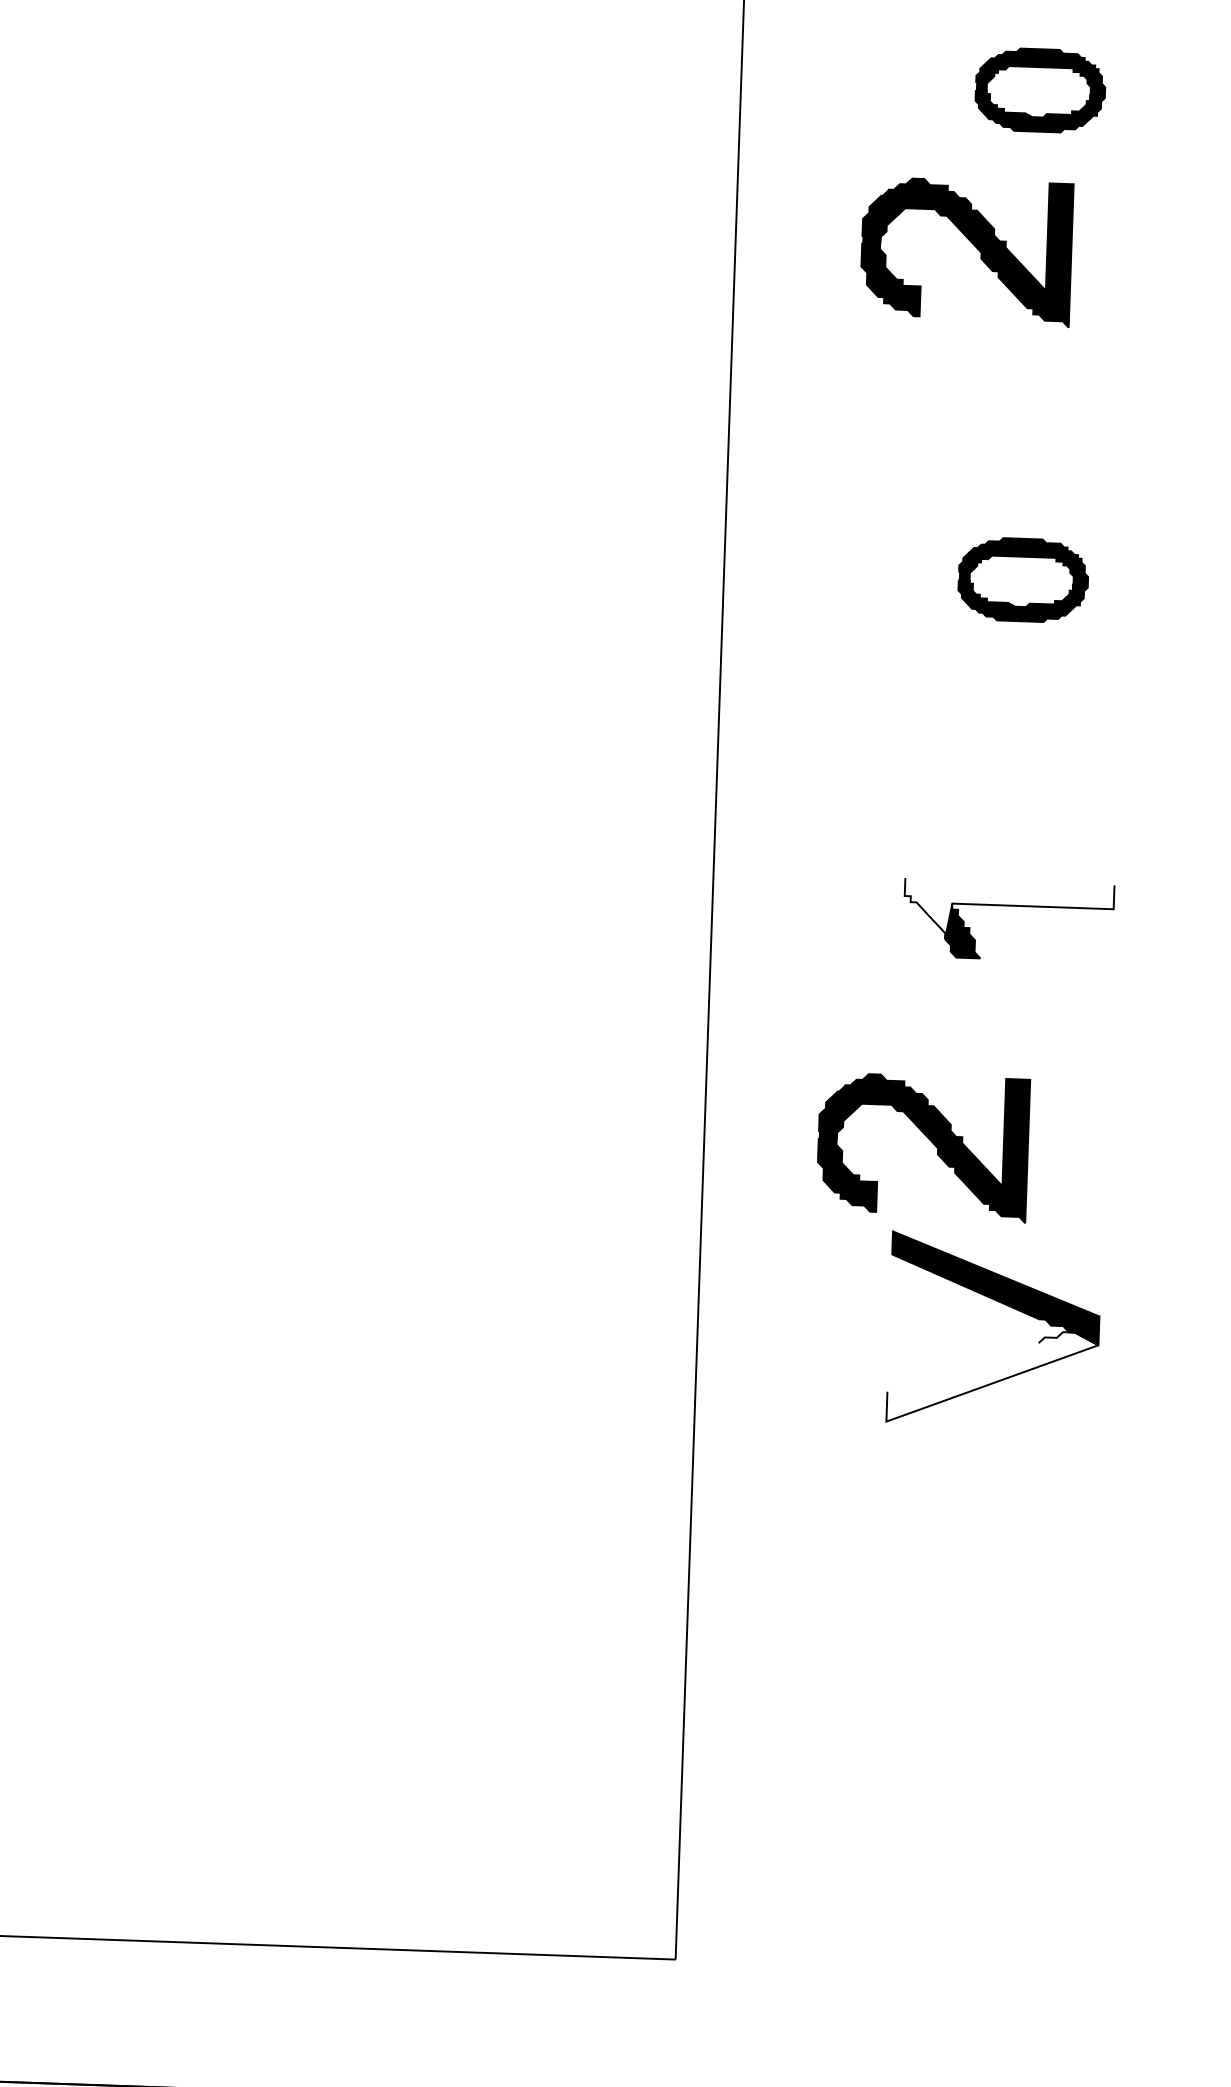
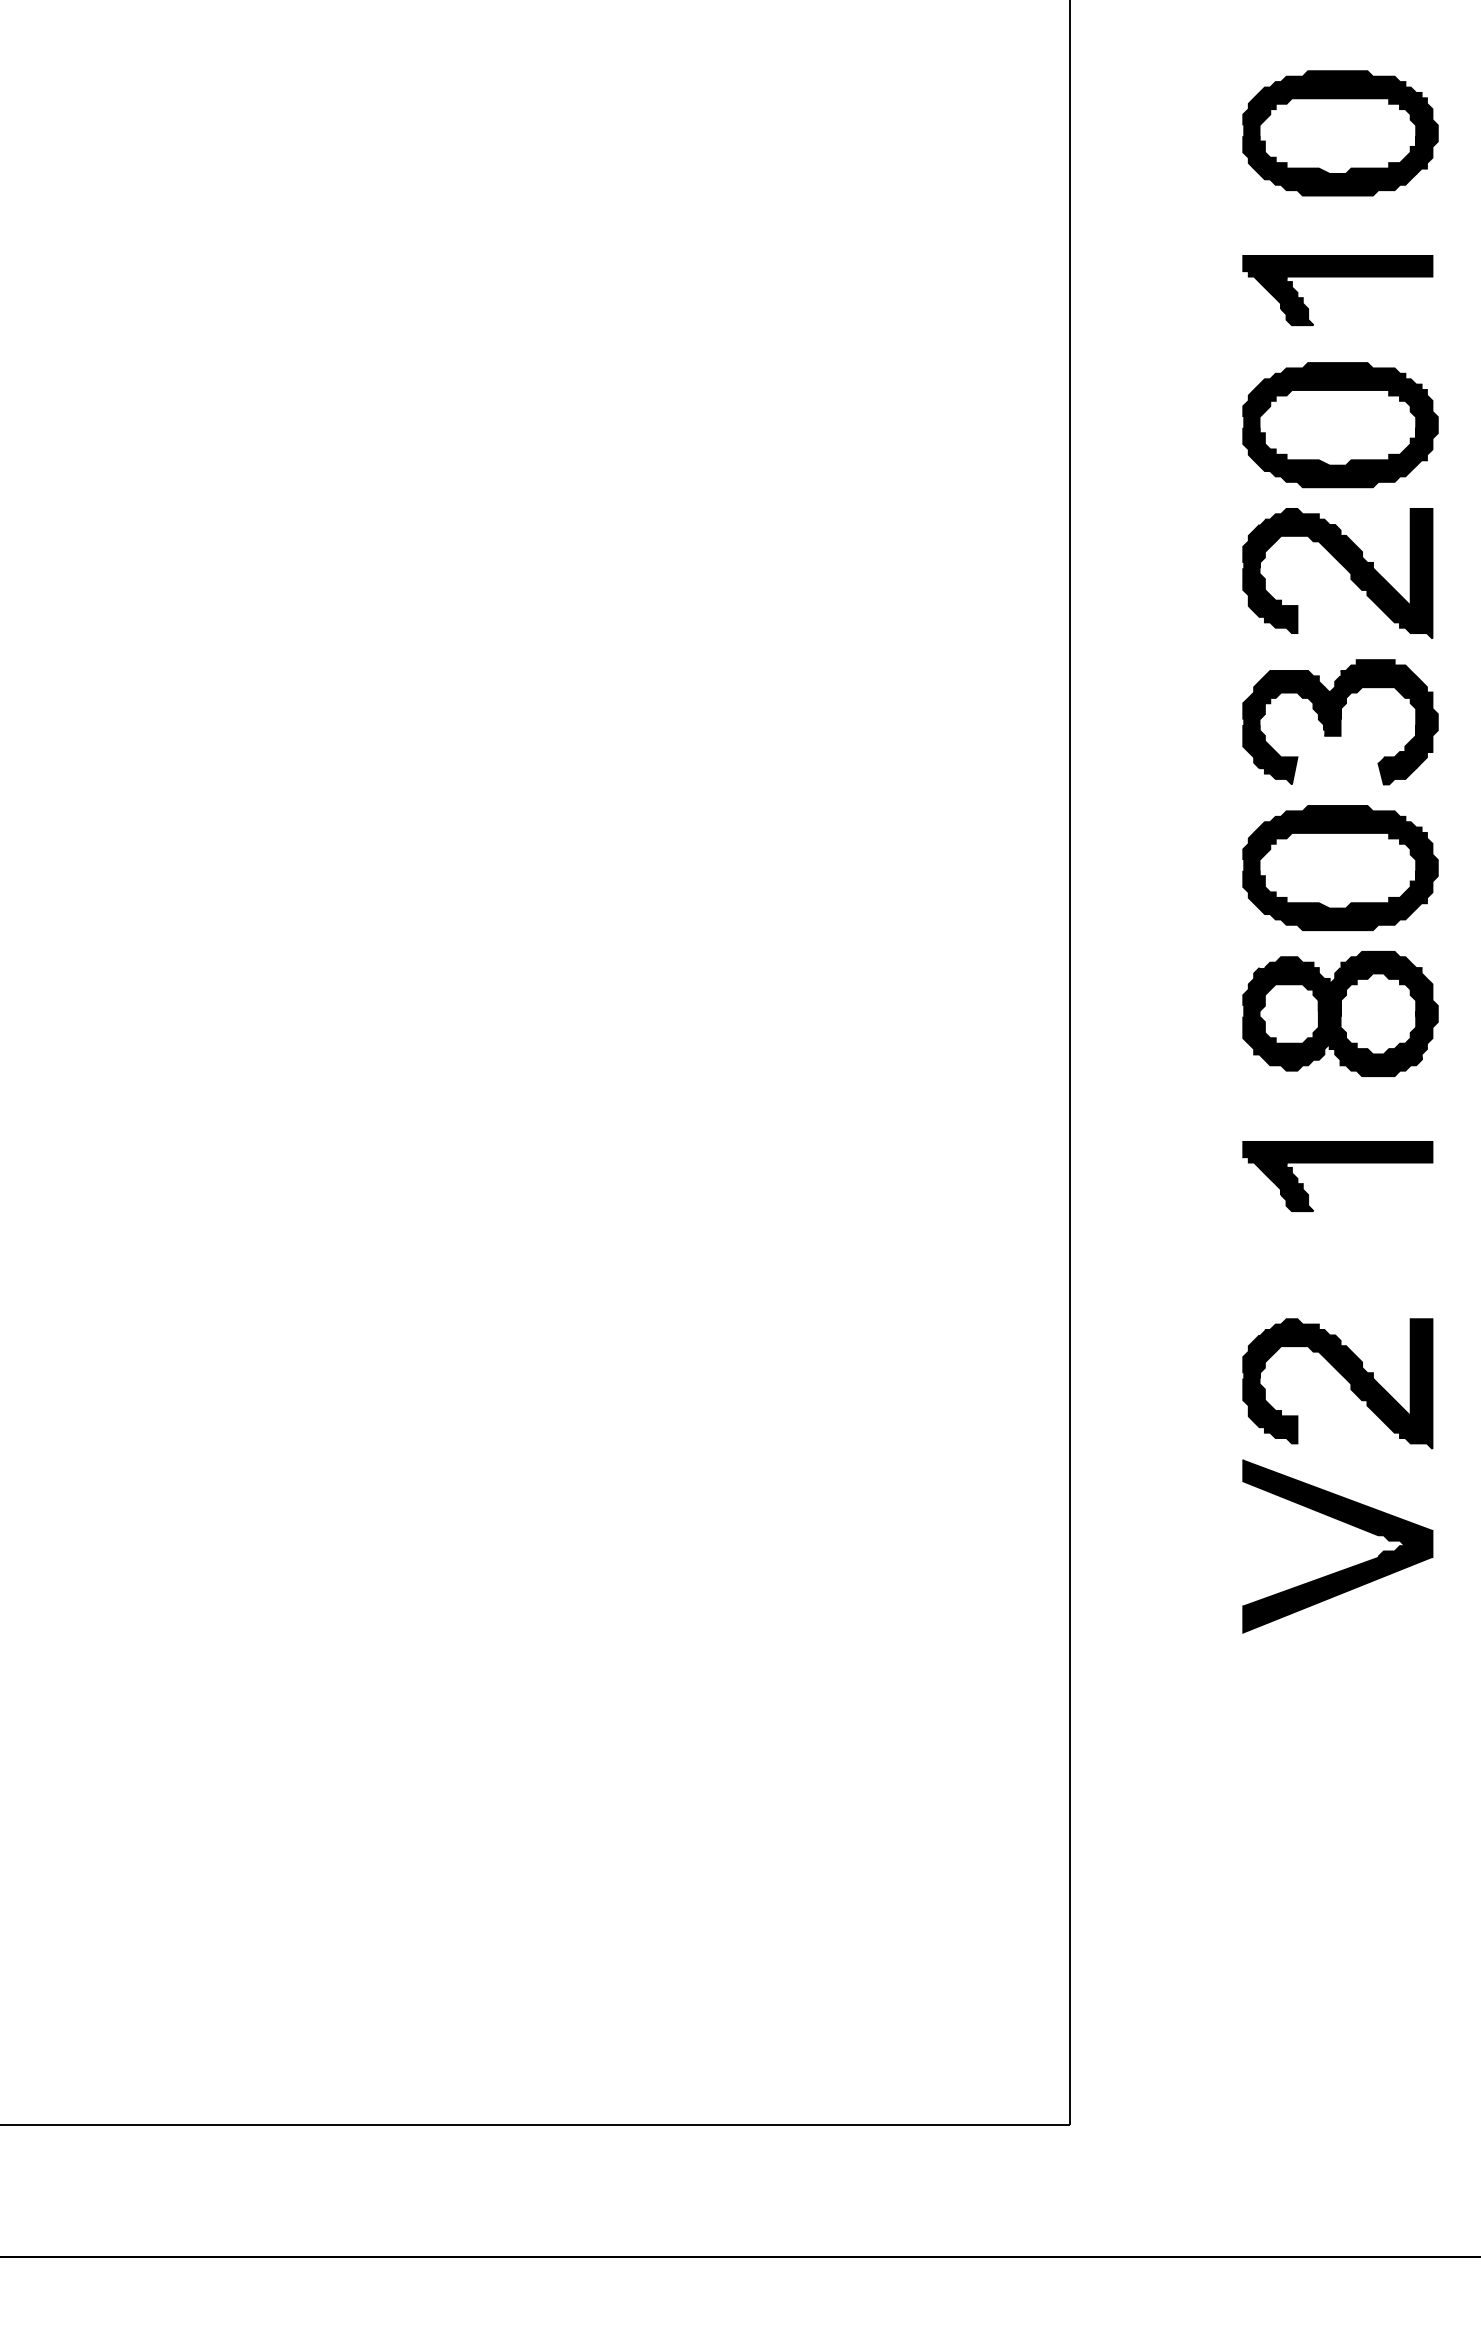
part: (1040, 90) -> (1340, 425), size x1.67
part: (973, 245) -> (1343, 567), moved
part: (1029, 419) -> (1340, 722), added
part: (1023, 579) -> (1340, 867), size x1.67
part: (1017, 740) -> (1340, 1013), added
fill: (1008, 911) -> (1337, 1167), added
part: (929, 1140) -> (1343, 1377), moved
fill: (992, 1377) -> (1337, 1589), added

